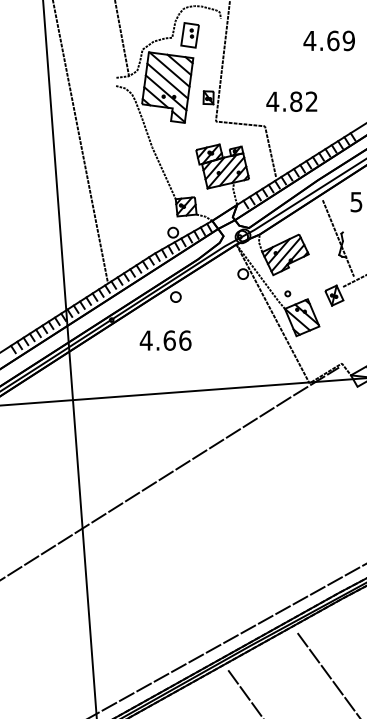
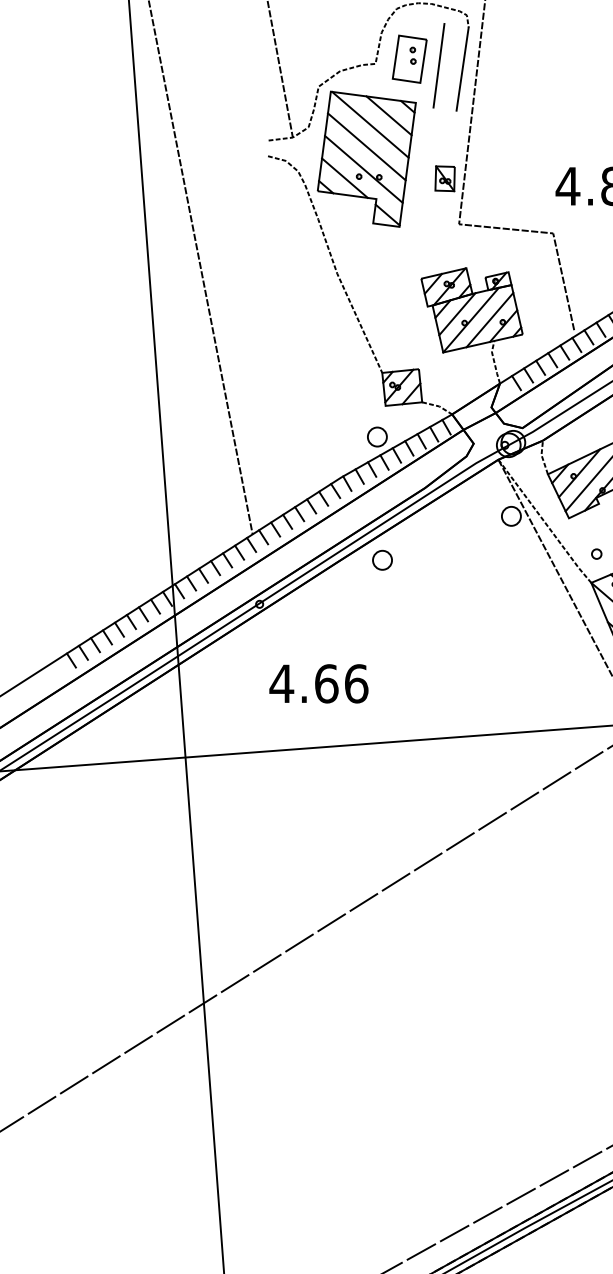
line: (205, 38) -> (439, 65), added
line: (217, 40) -> (462, 69), added
text: (165, 340) -> (318, 683), moved

